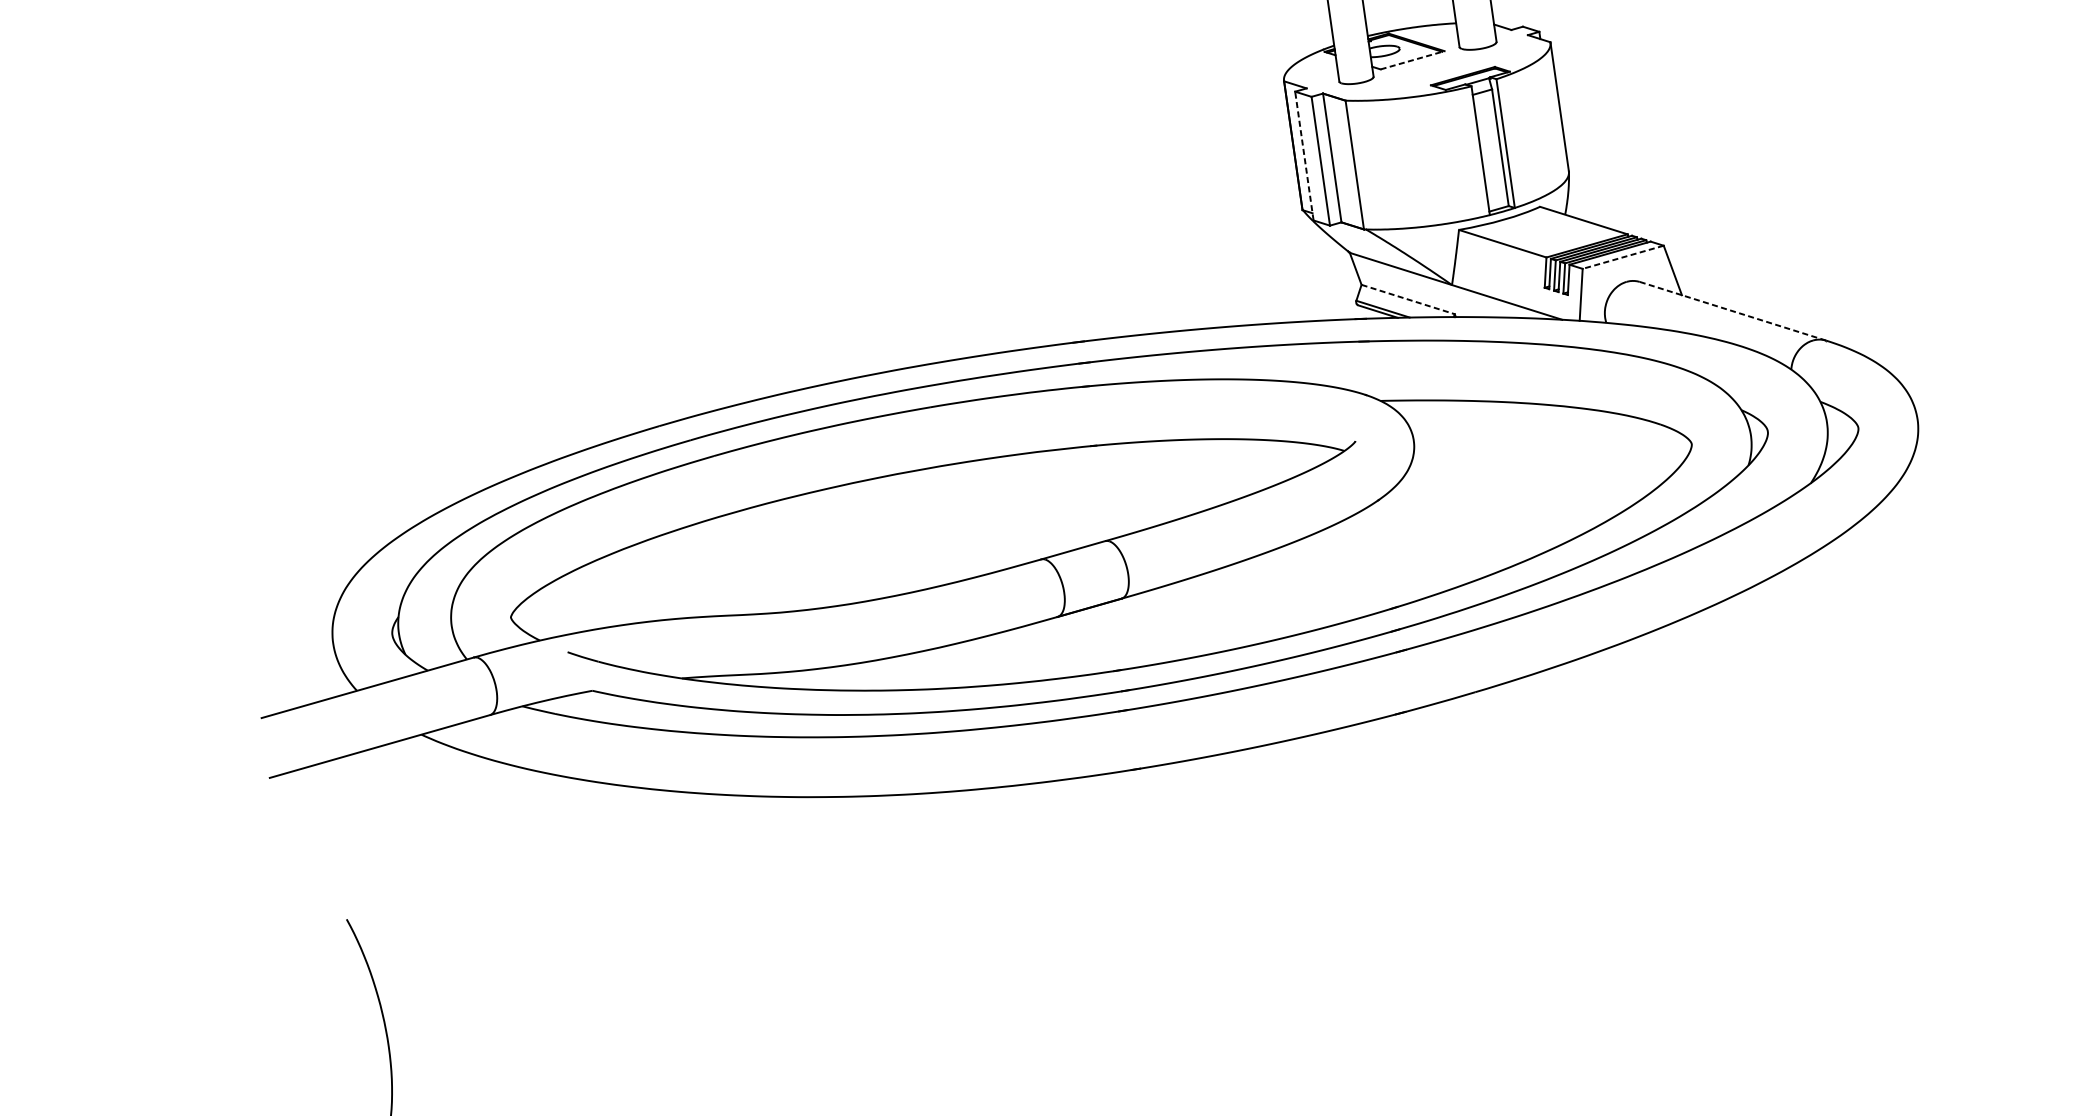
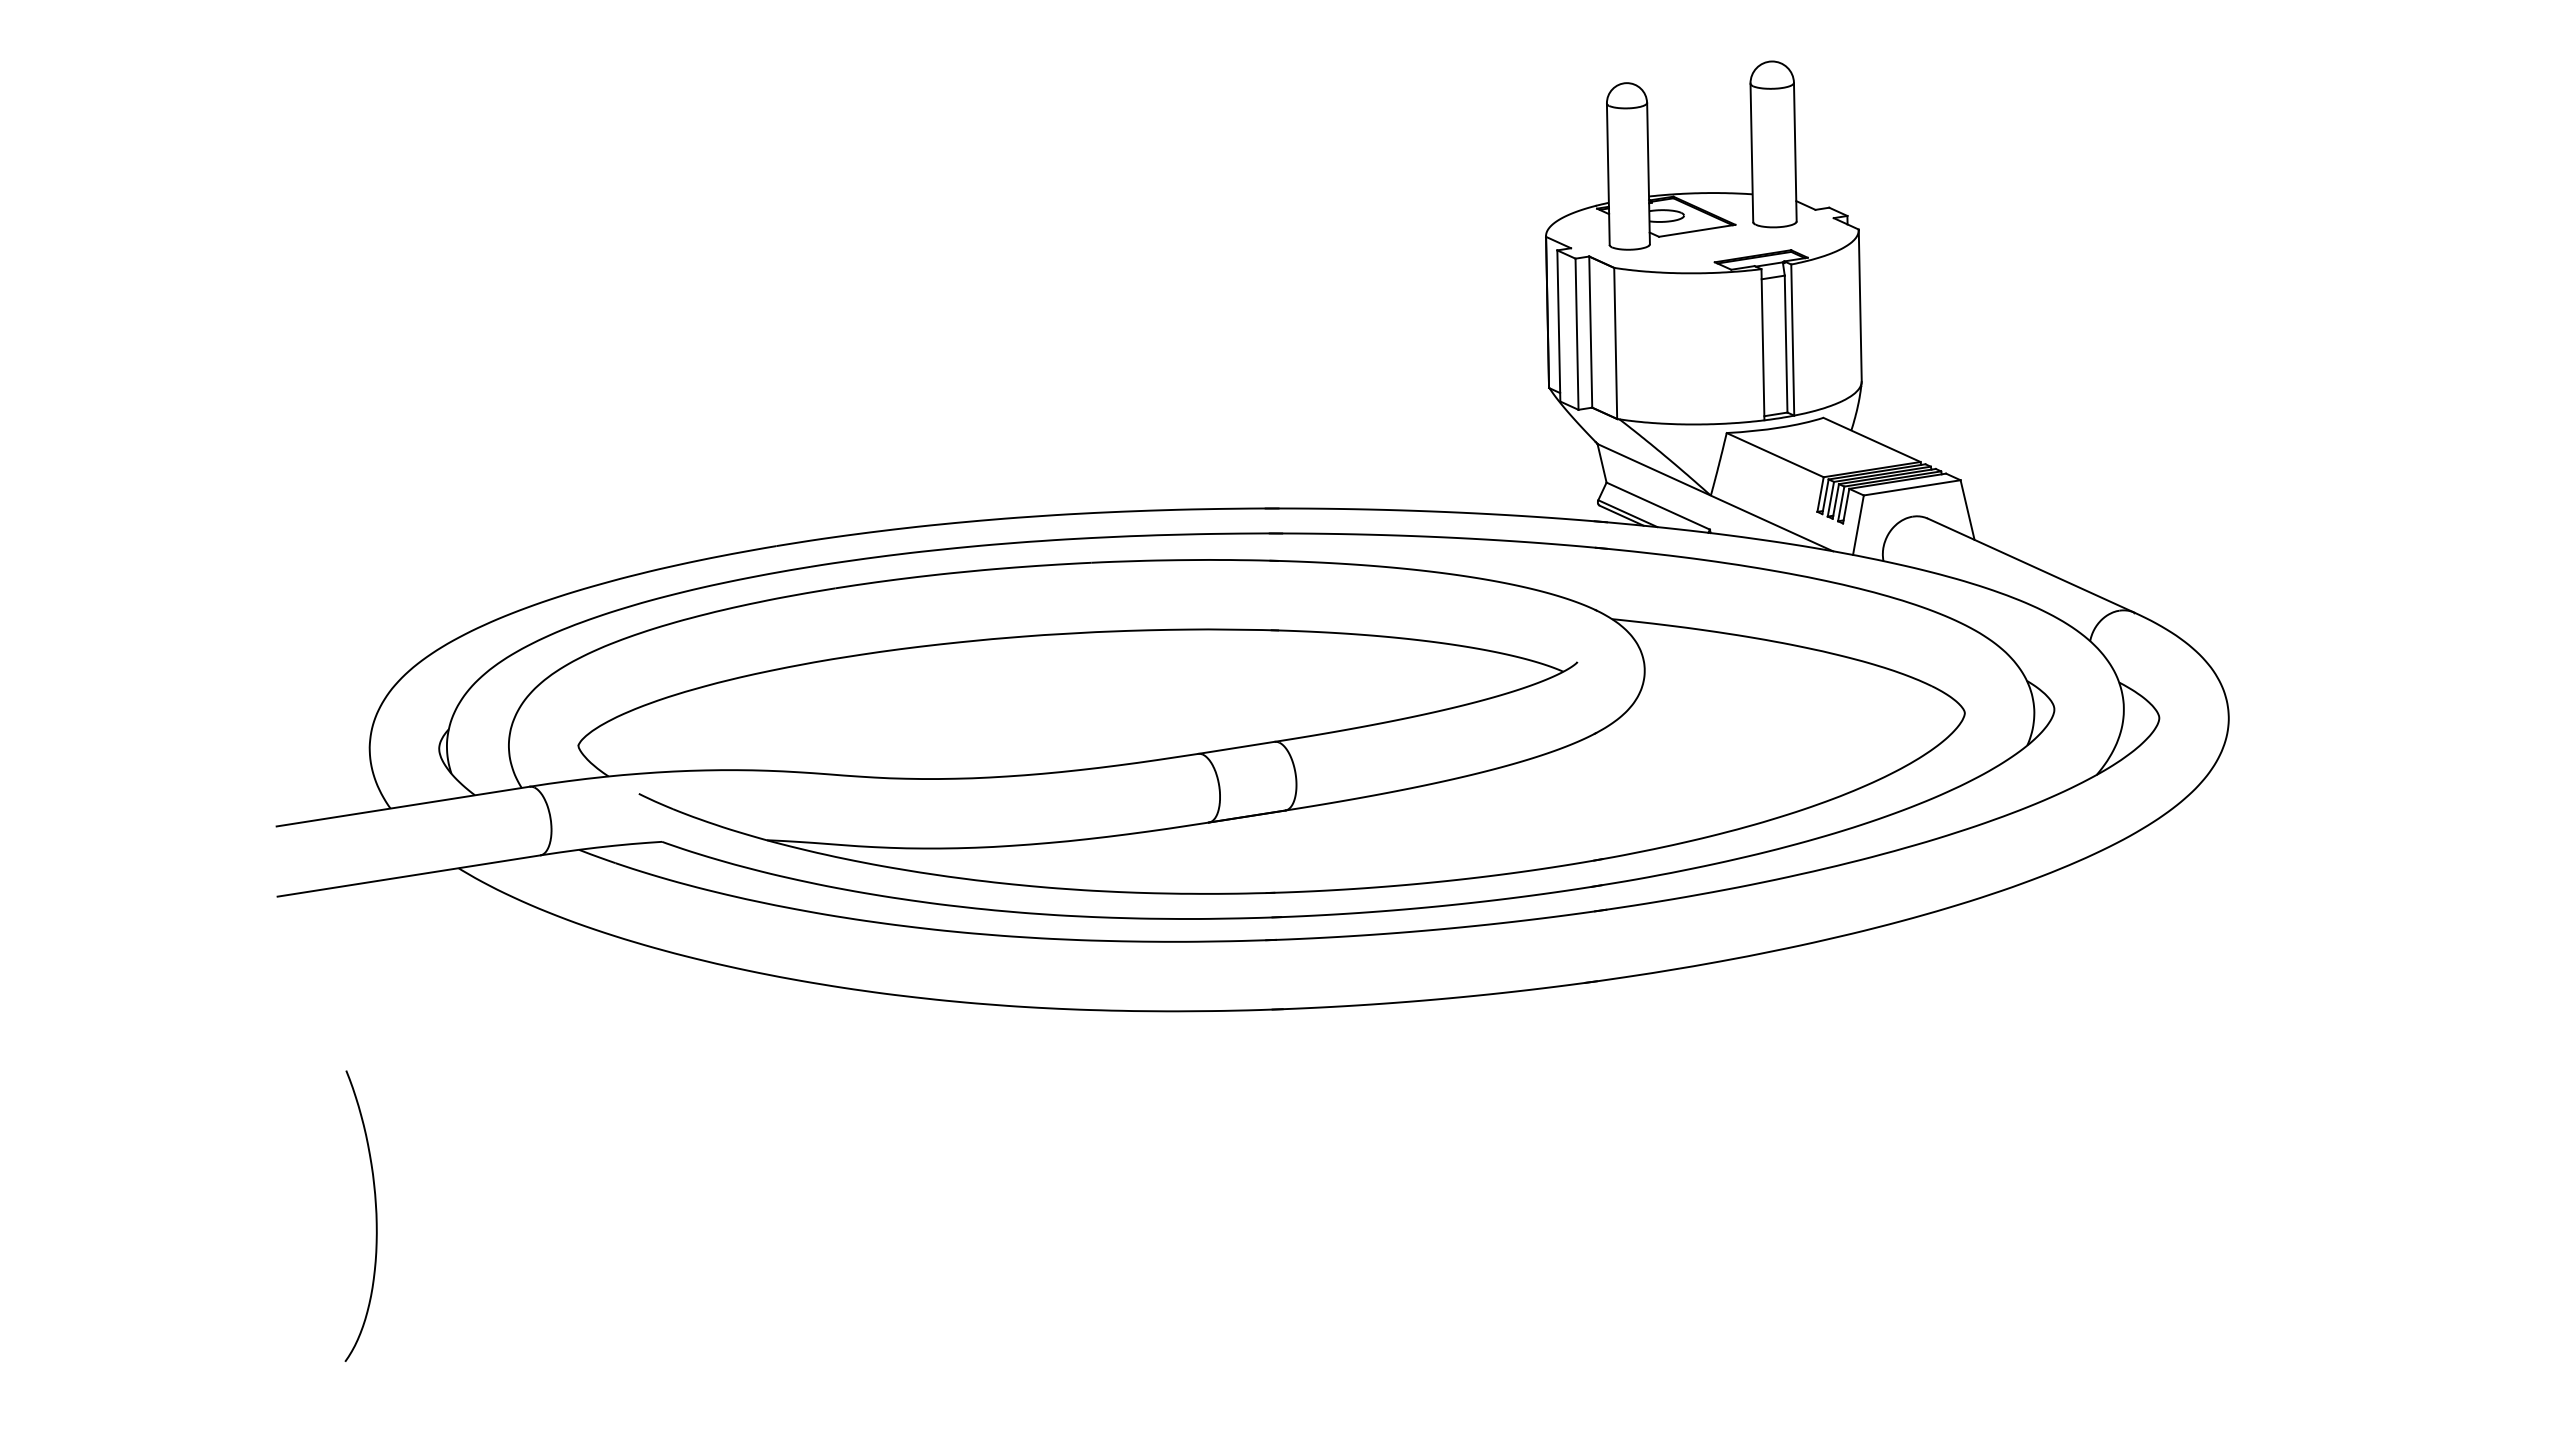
line: (1412, 59) -> (1697, 230), dashed -> solid
line: (1304, 155) -> (1558, 325), dashed -> solid
line: (1623, 256) -> (1912, 487), dashed -> solid
line: (1408, 299) -> (1658, 506), dashed -> solid
line: (1733, 311) -> (2031, 565), dashed -> solid

